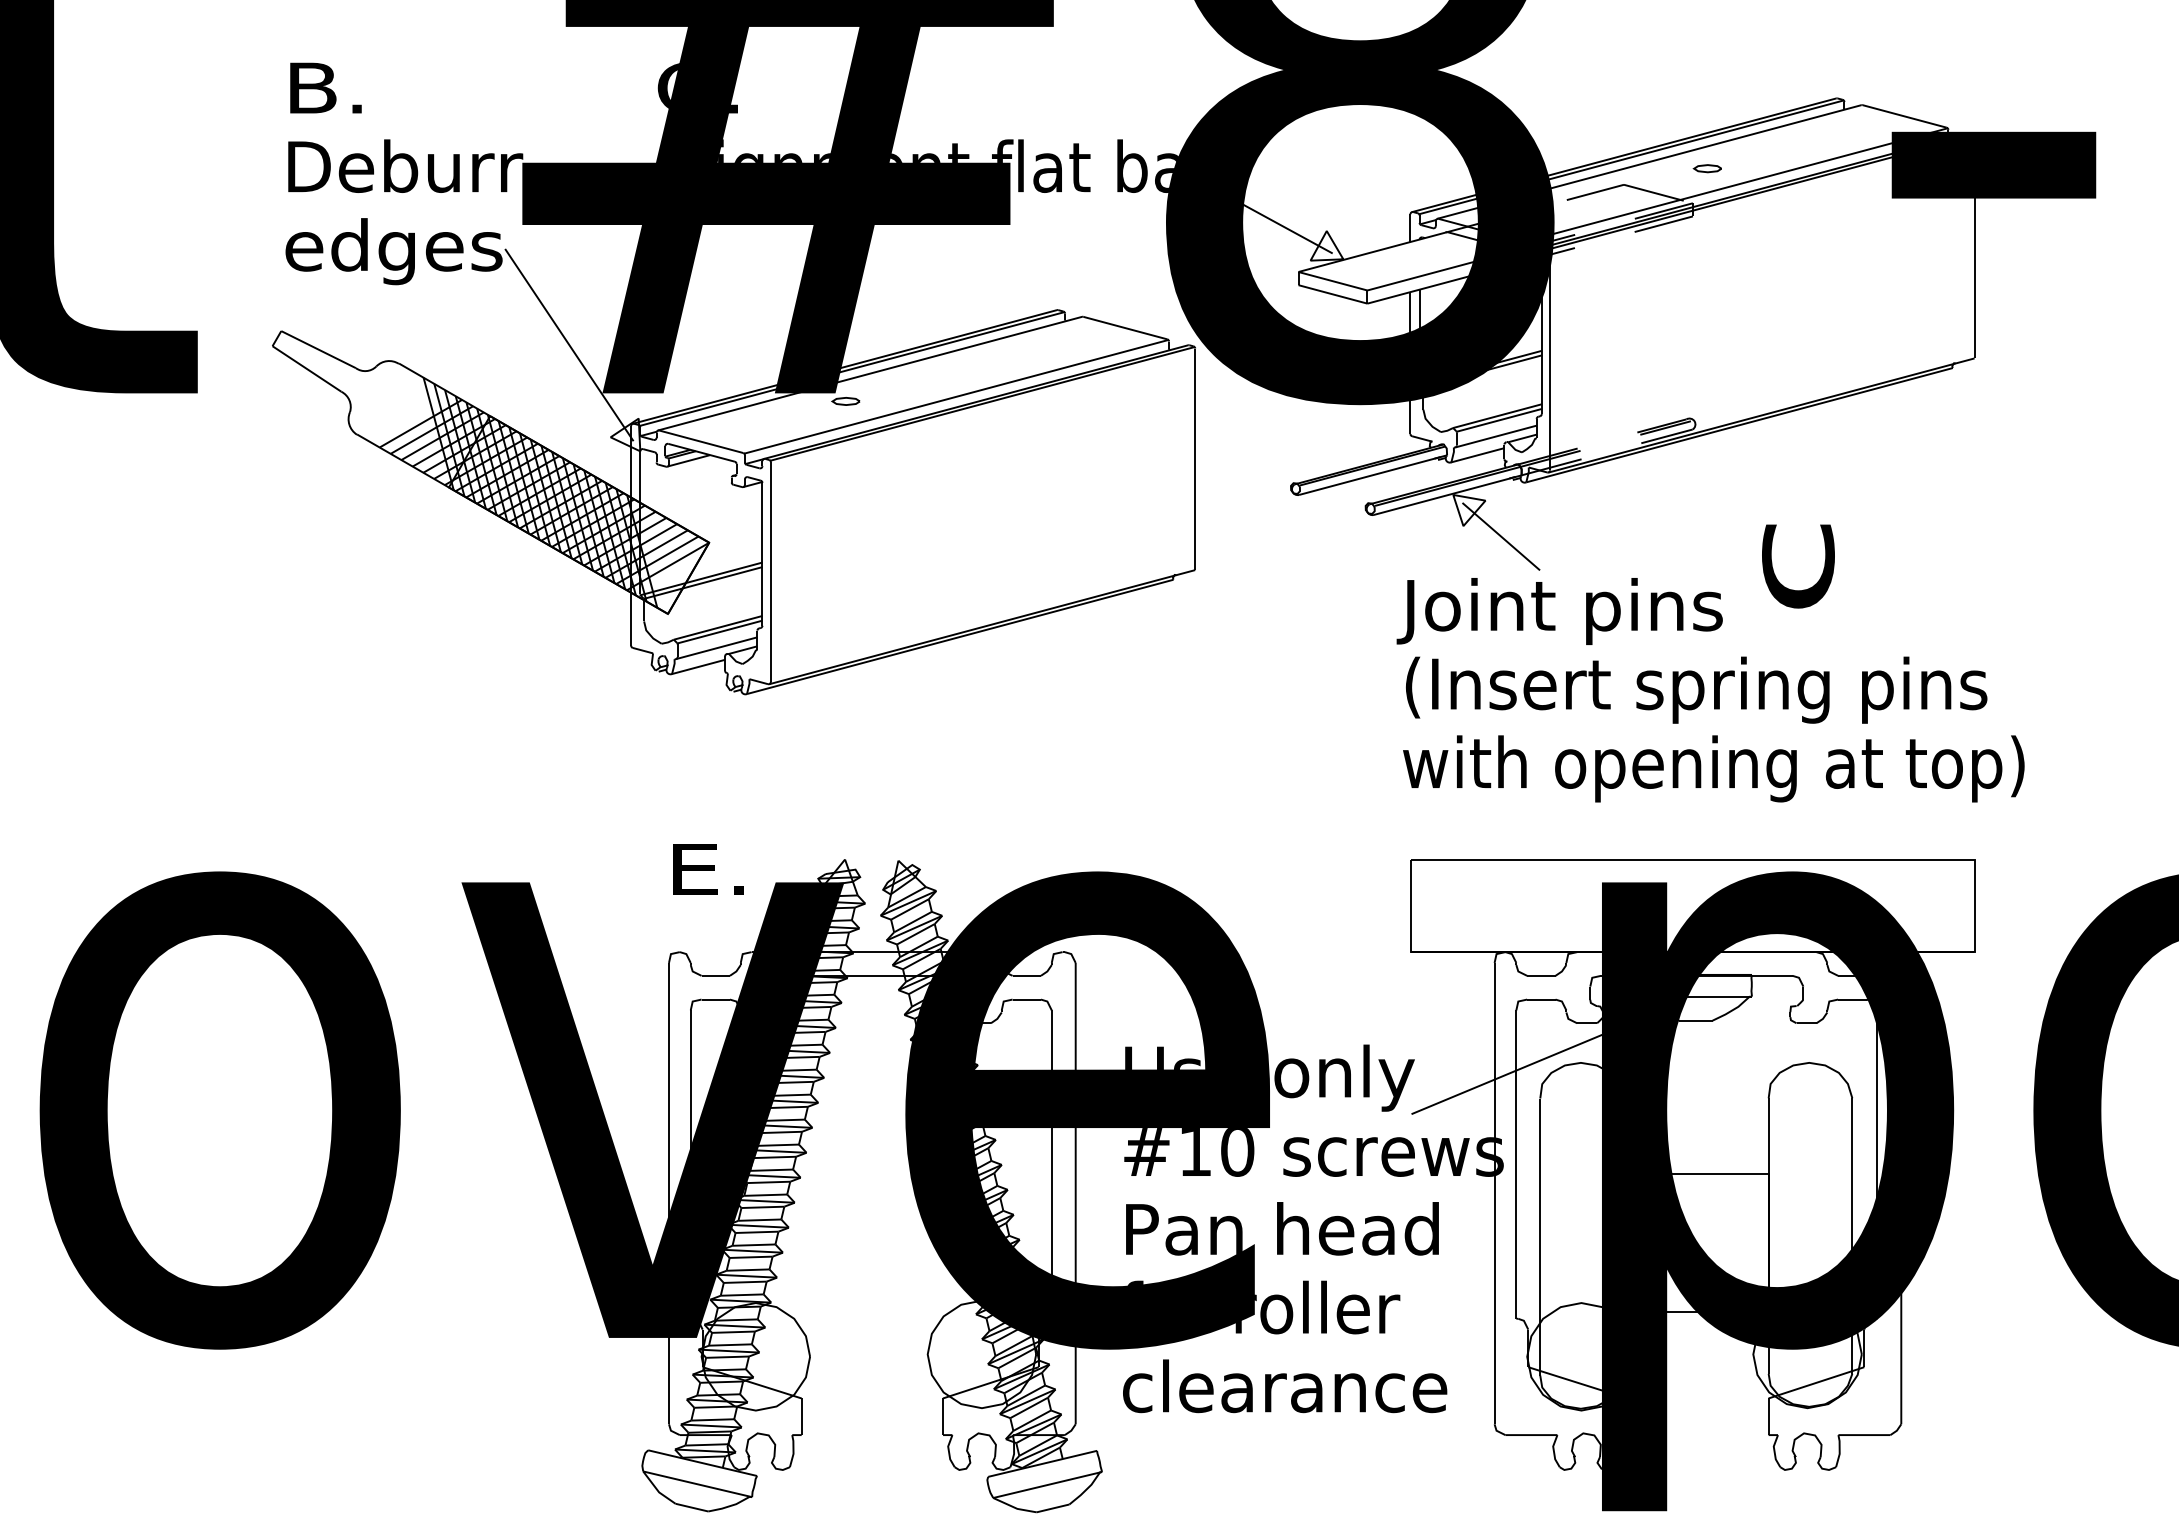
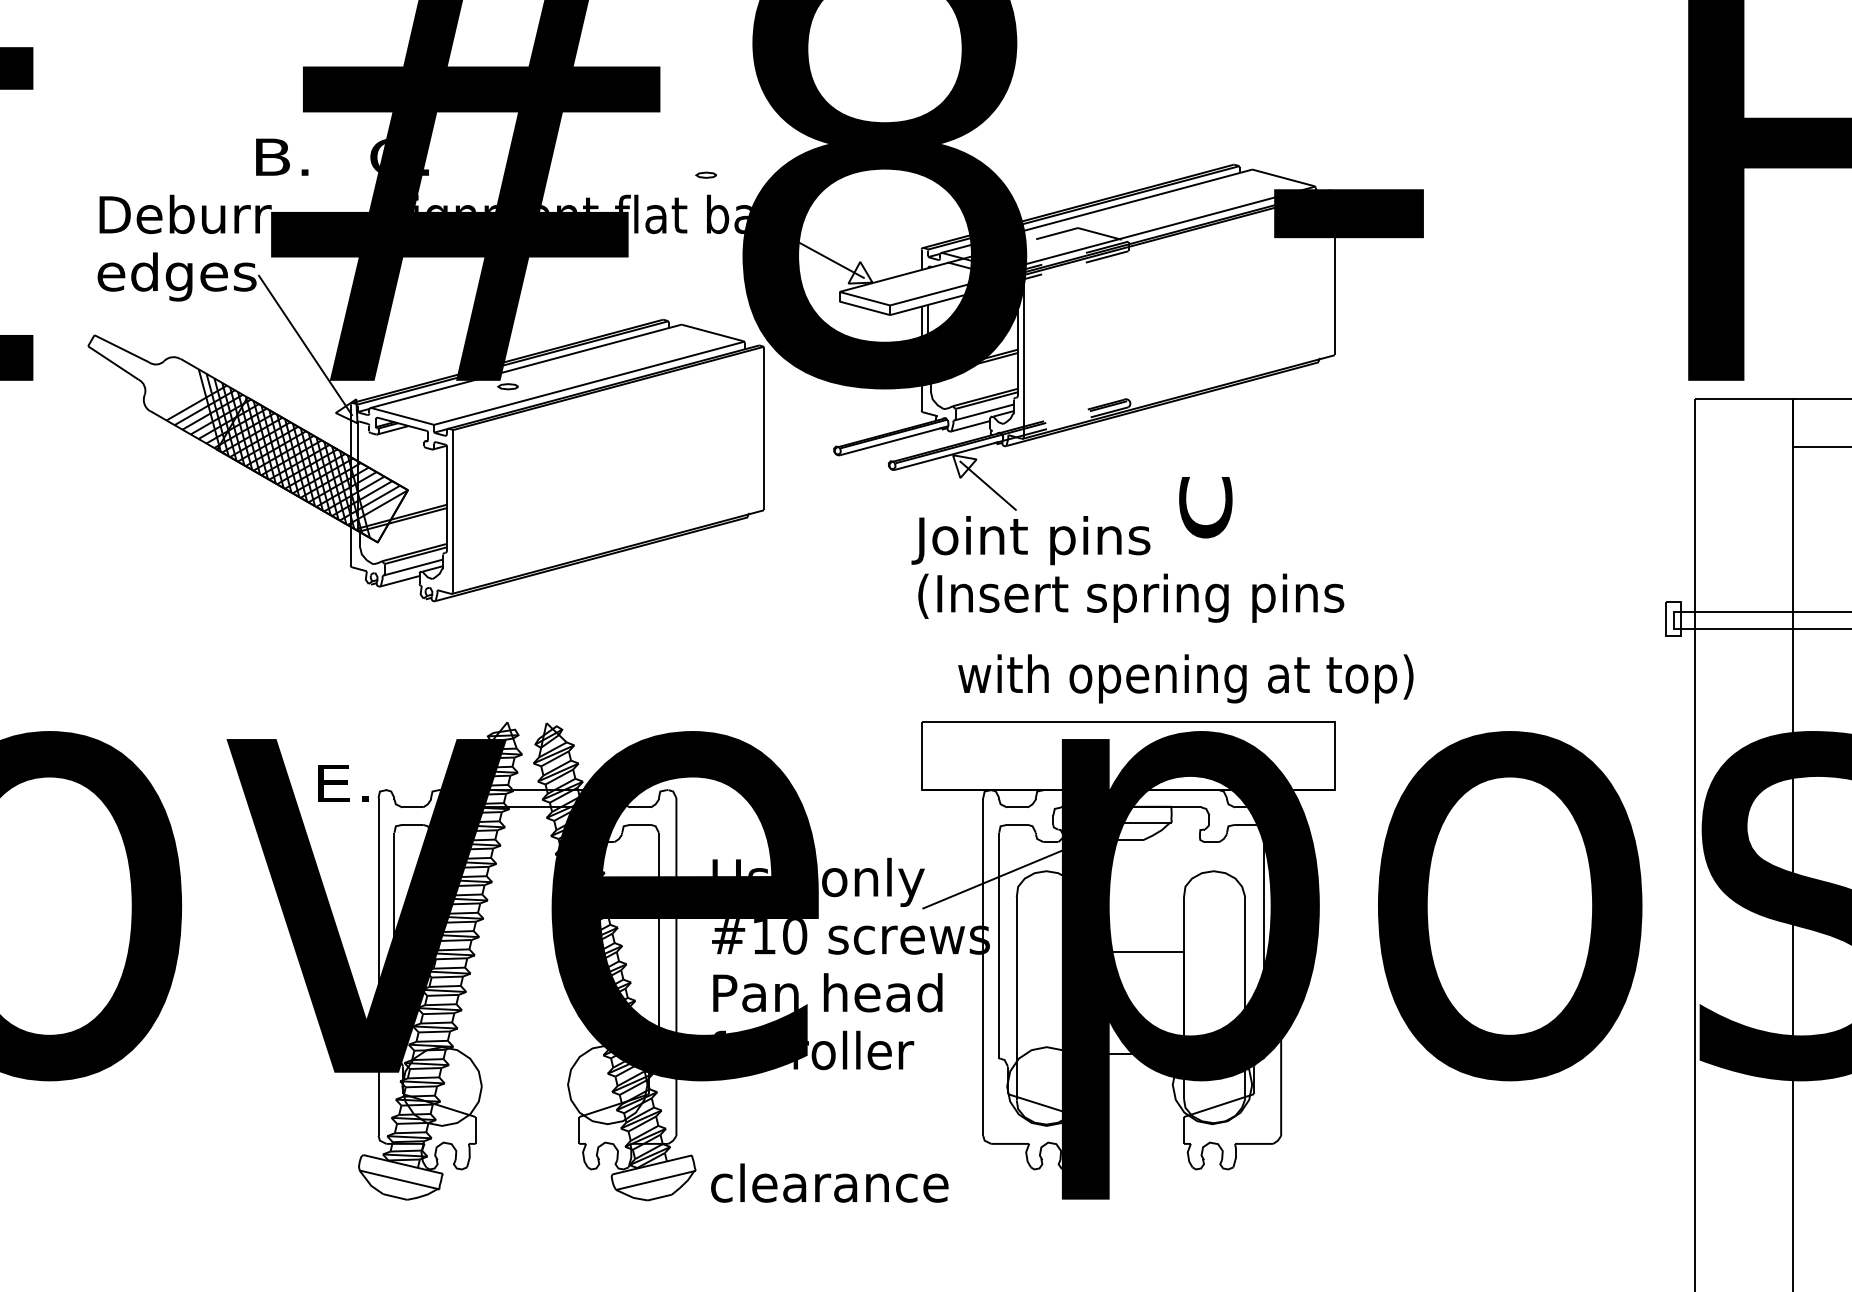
text: (326, 87) -> (282, 156), moved
part: (1706, 167) -> (705, 174), moved
text: (1713, 768) -> (1185, 678), moved
text: (708, 869) -> (343, 783), moved
text: (1284, 1385) -> (829, 1182), moved

